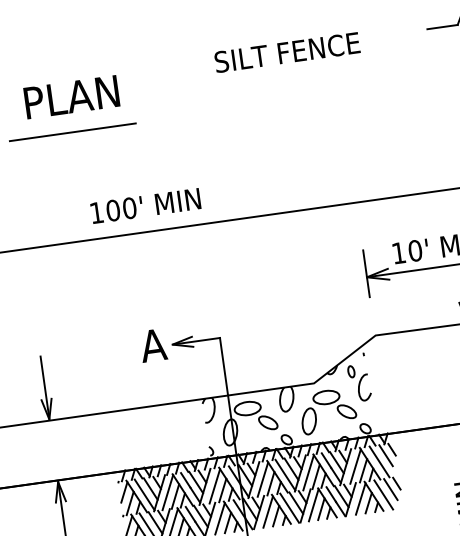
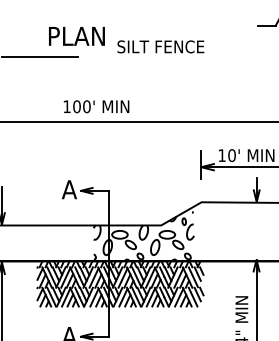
text: (286, 52) -> (160, 46), moved
text: (71, 97) -> (76, 36), moved
text: (145, 205) -> (96, 106), moved

